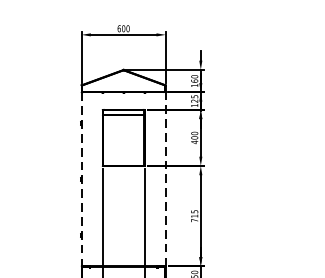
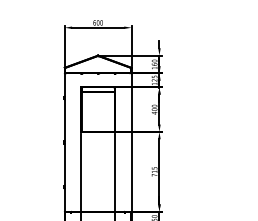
line: (165, 179) -> (131, 142), dashed -> solid
line: (81, 180) -> (64, 143), dashed -> solid

